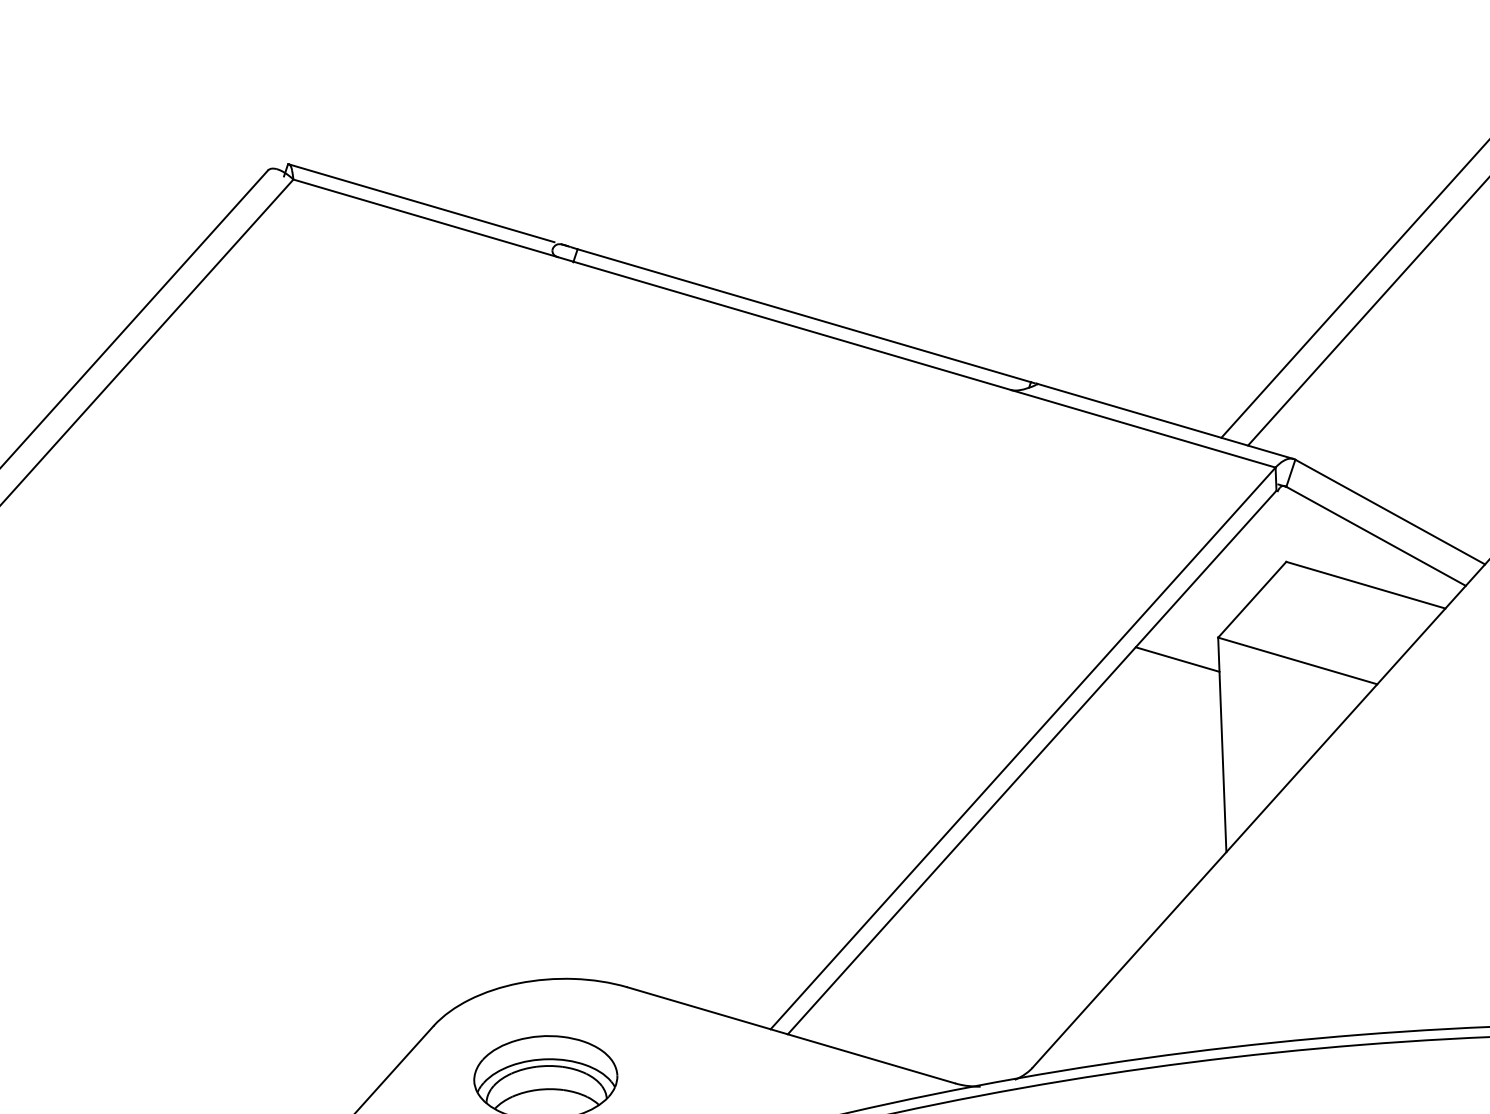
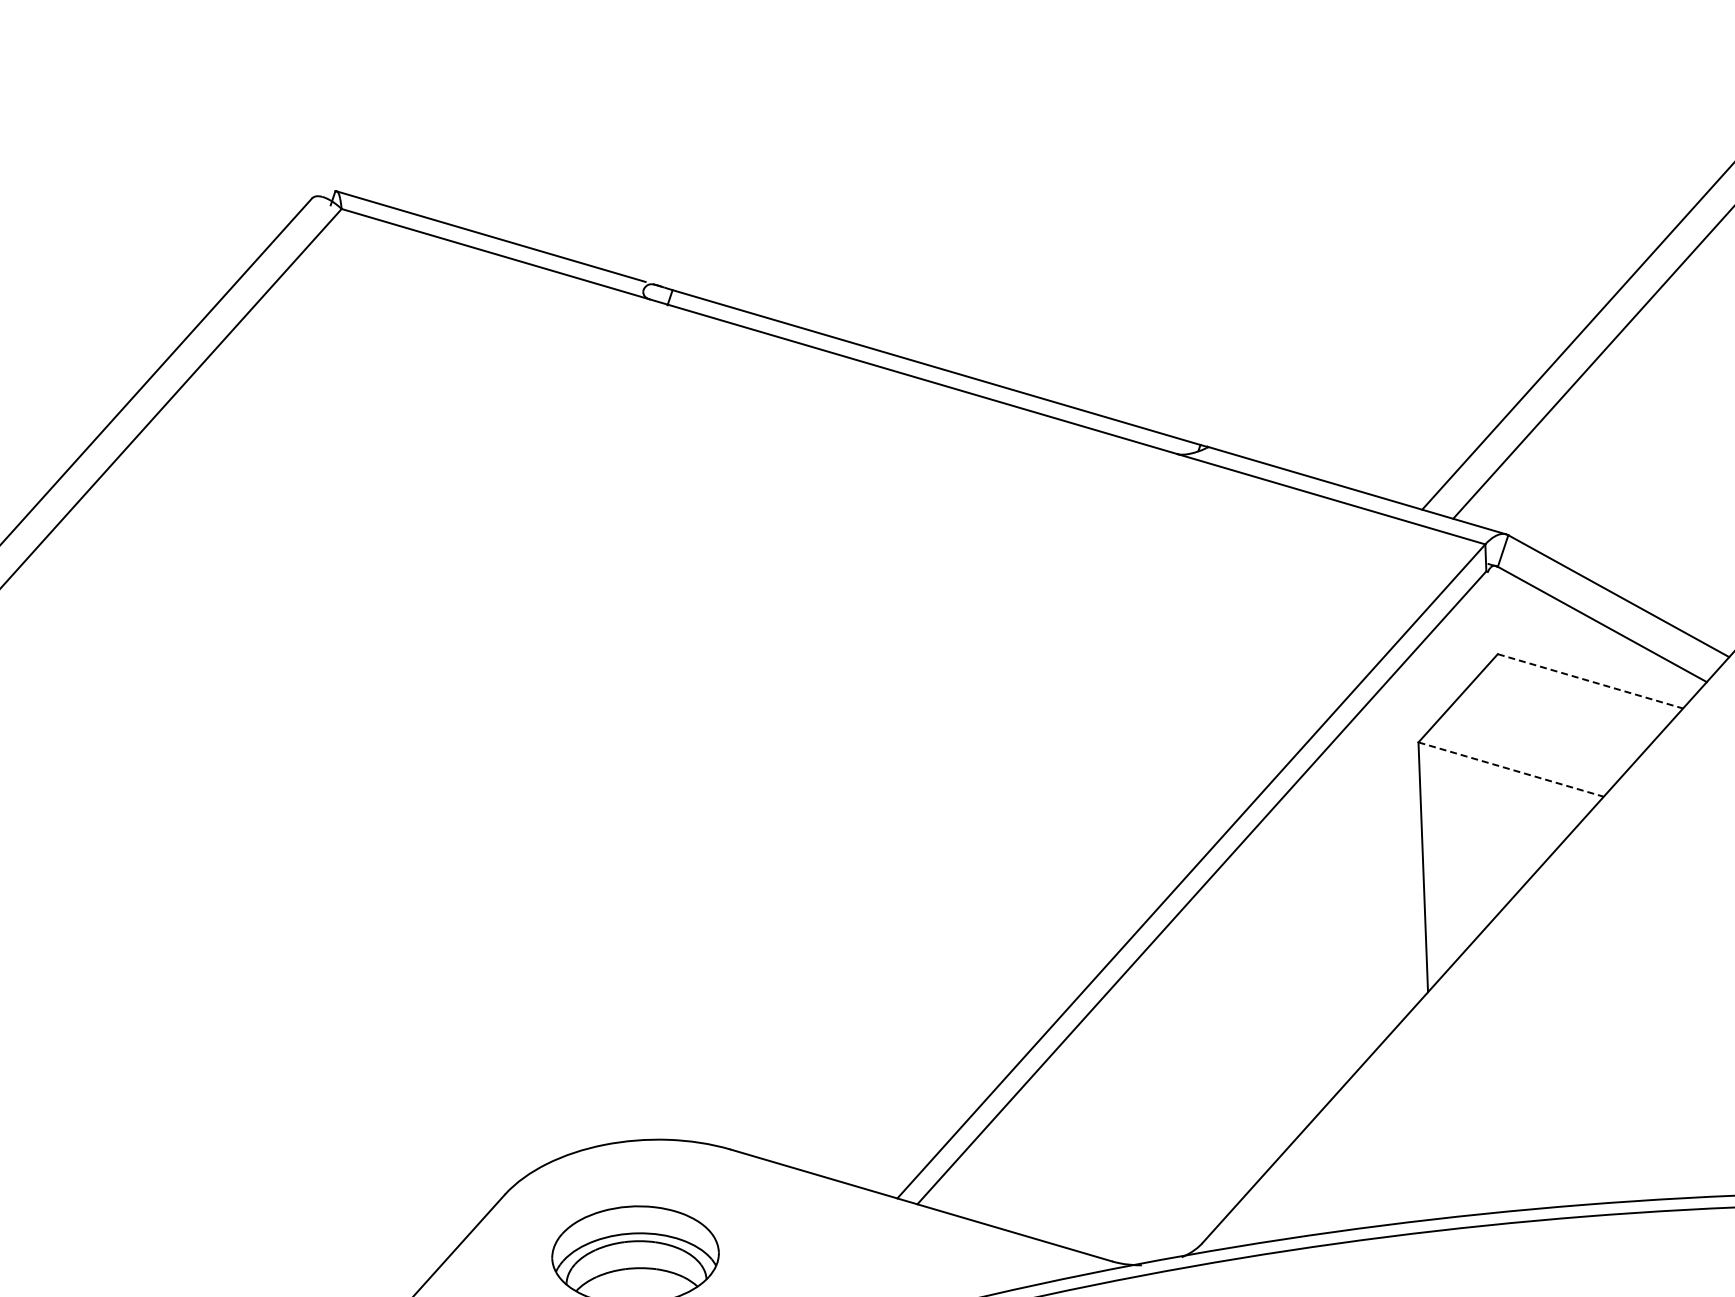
line: (1365, 585) -> (1590, 681), solid -> dashed
line: (1177, 659) -> (1371, 767), removed
line: (1298, 660) -> (1511, 769), solid -> dashed

